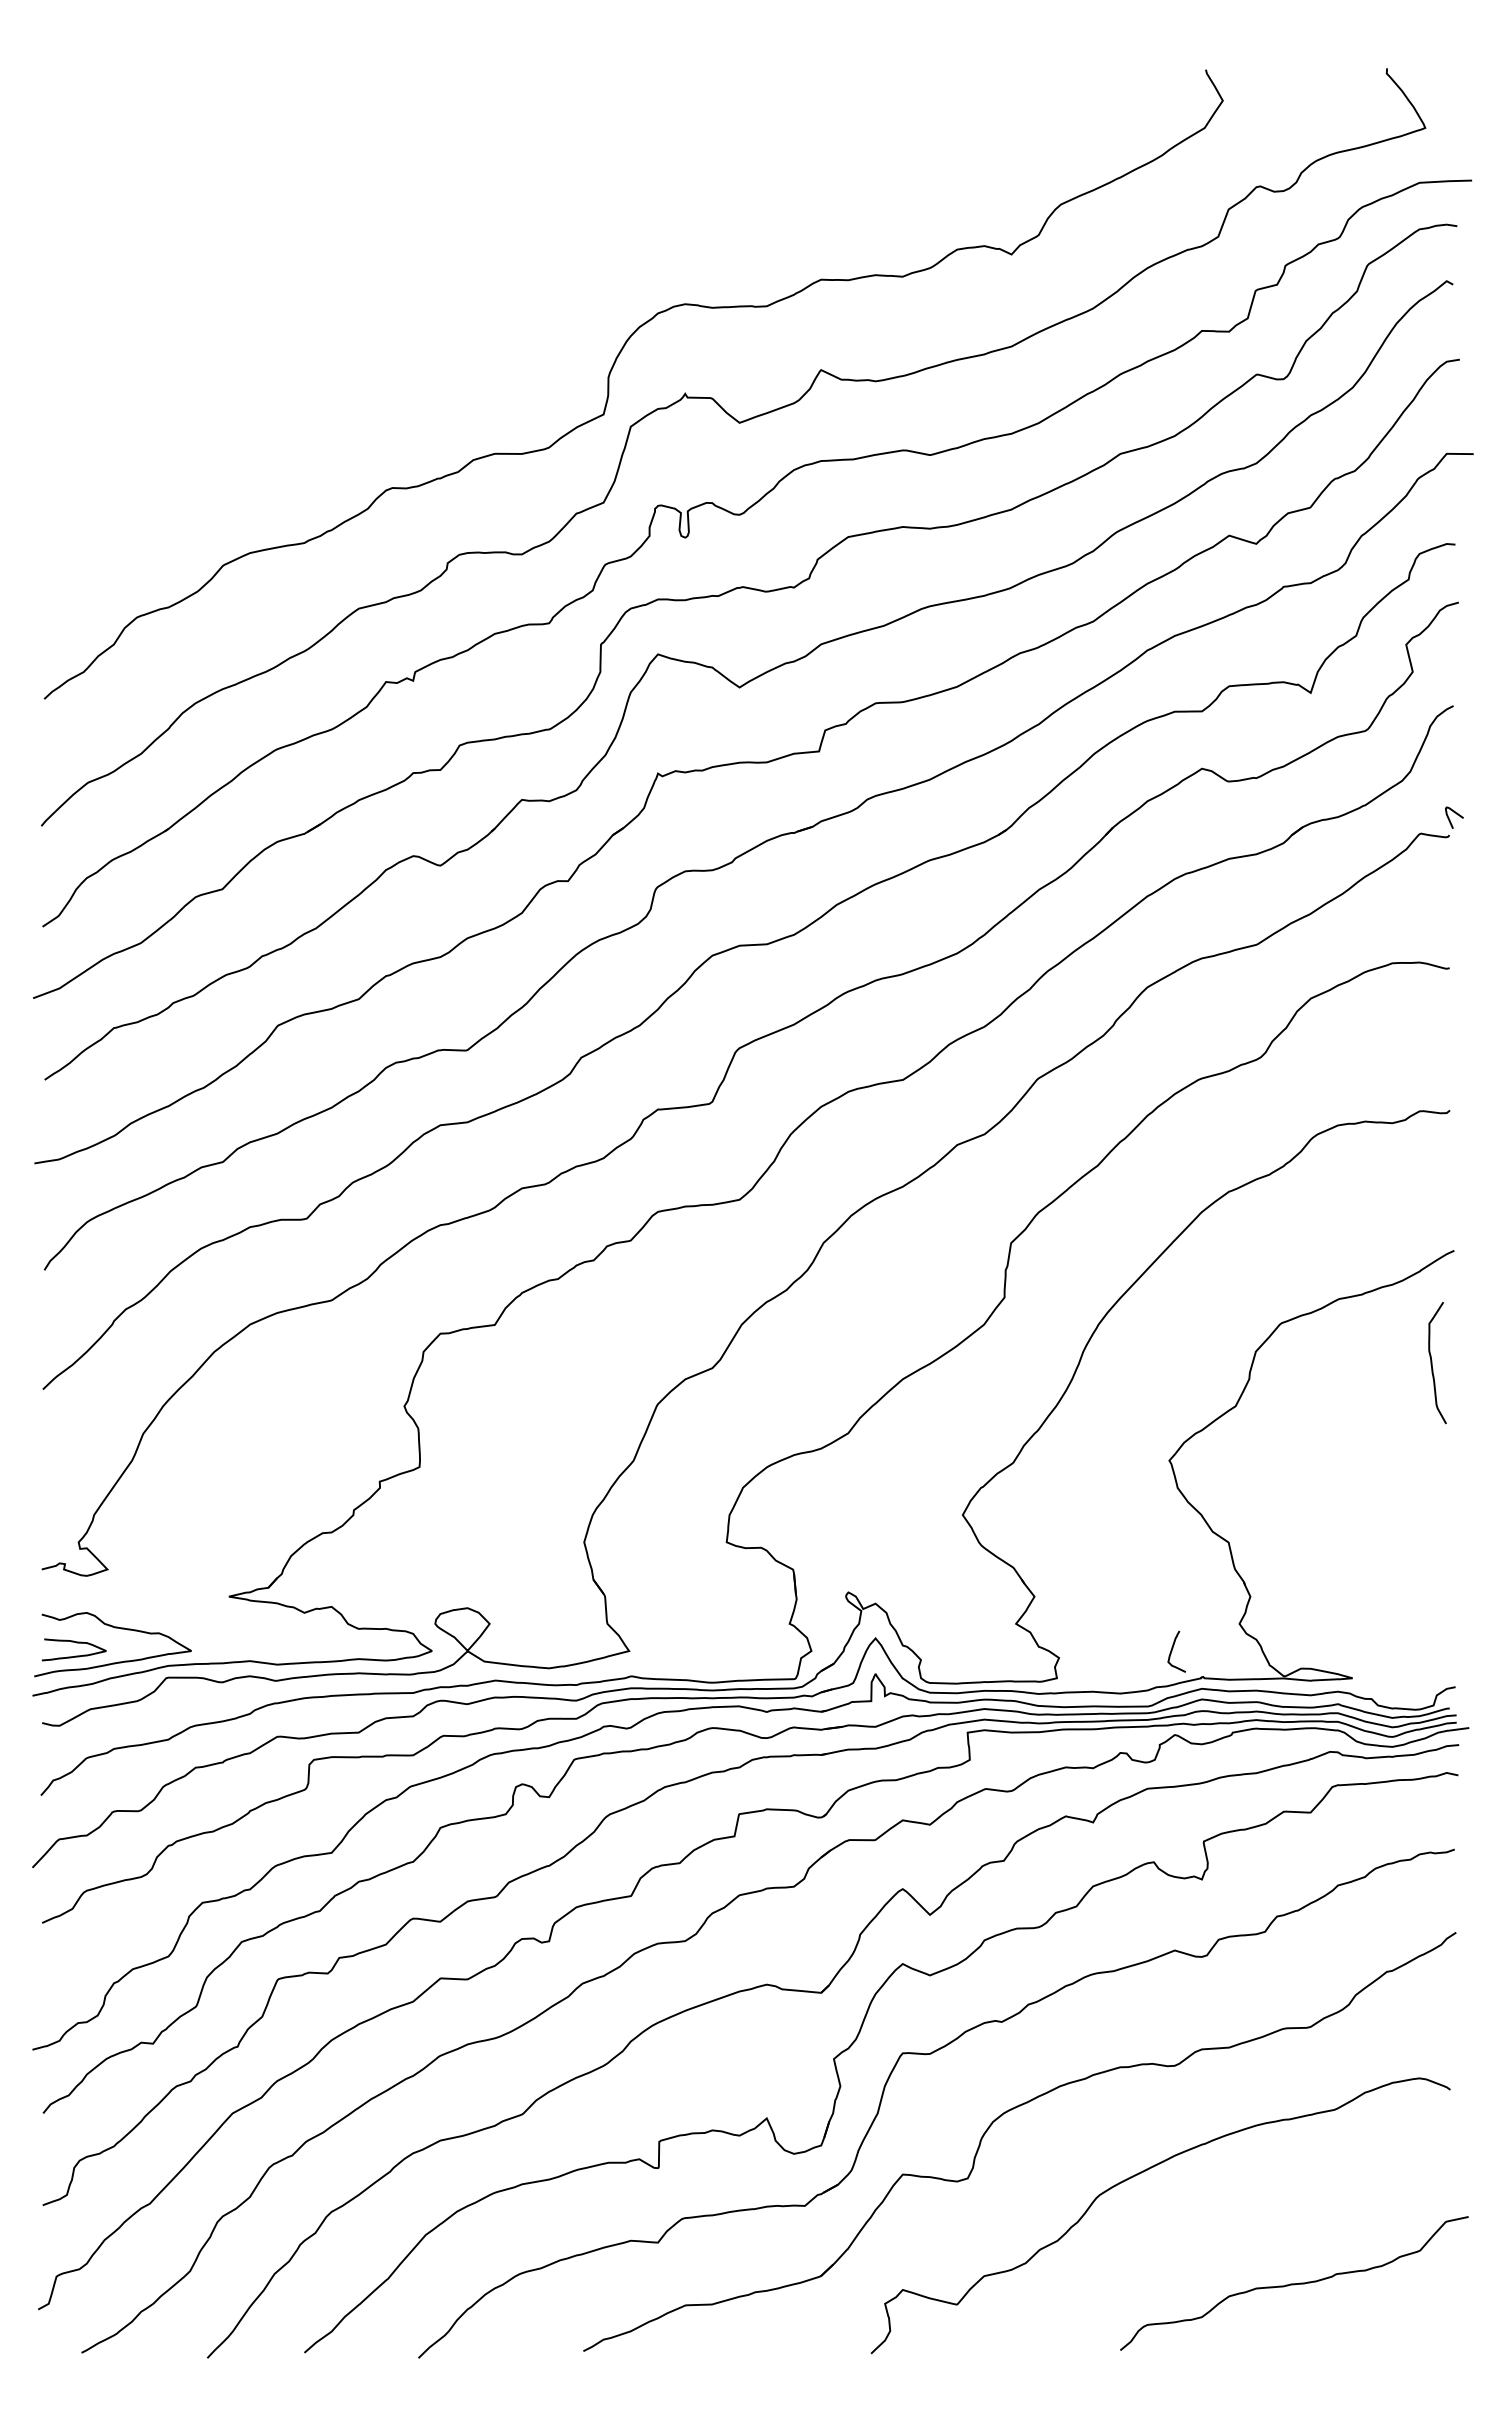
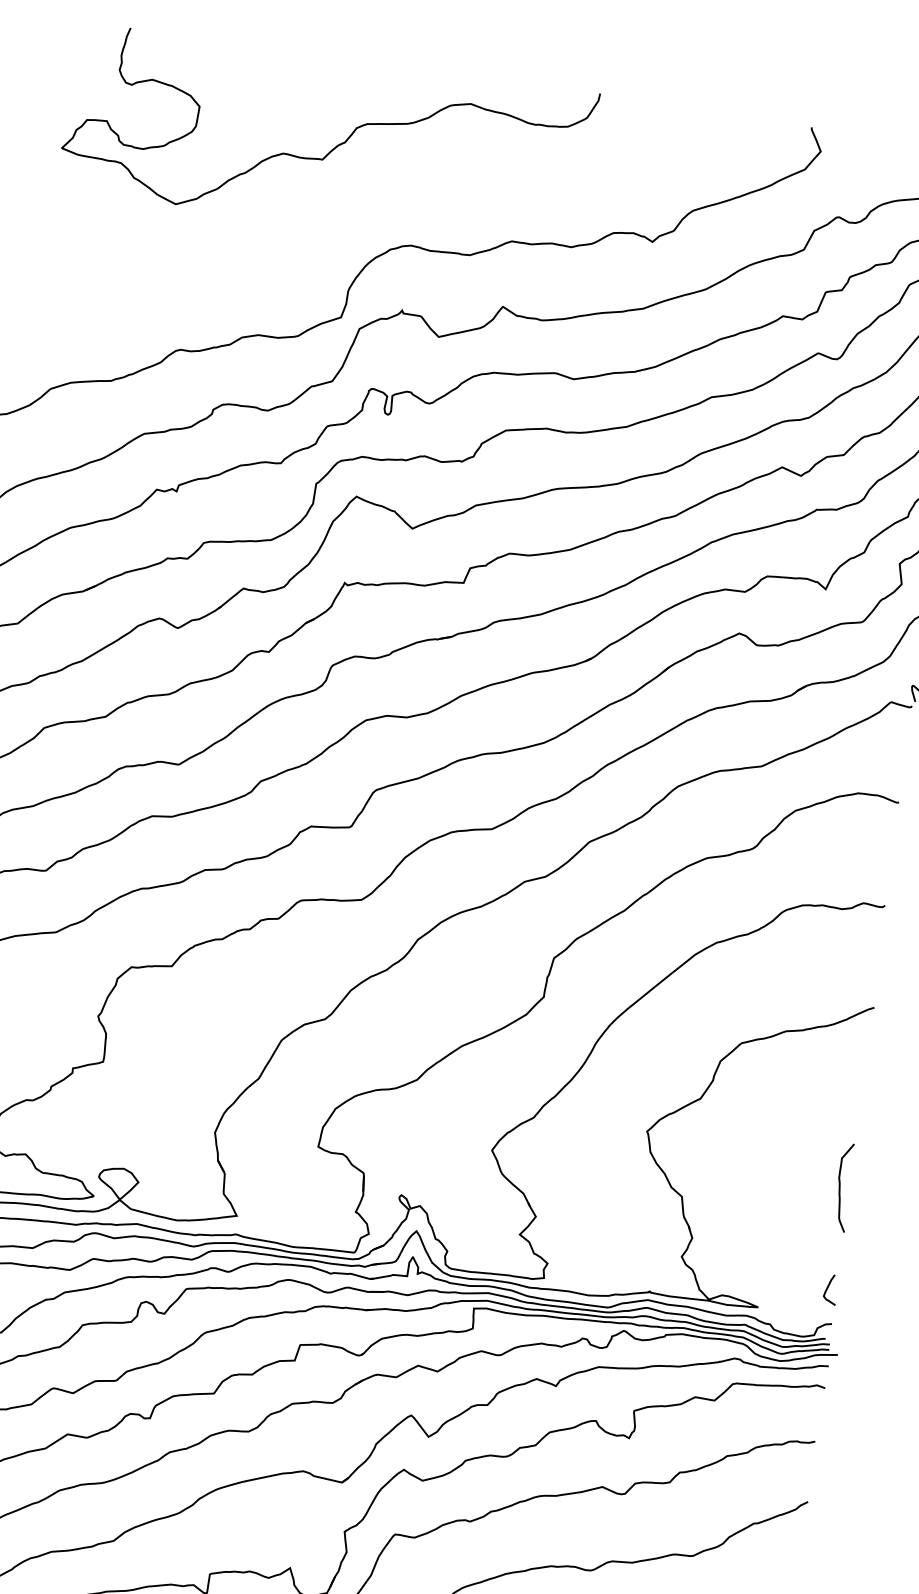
curve: (563, 185) -> (334, 147), added
curve: (1432, 1363) -> (840, 1187), moved
curve: (1172, 1651) -> (827, 1289), moved

